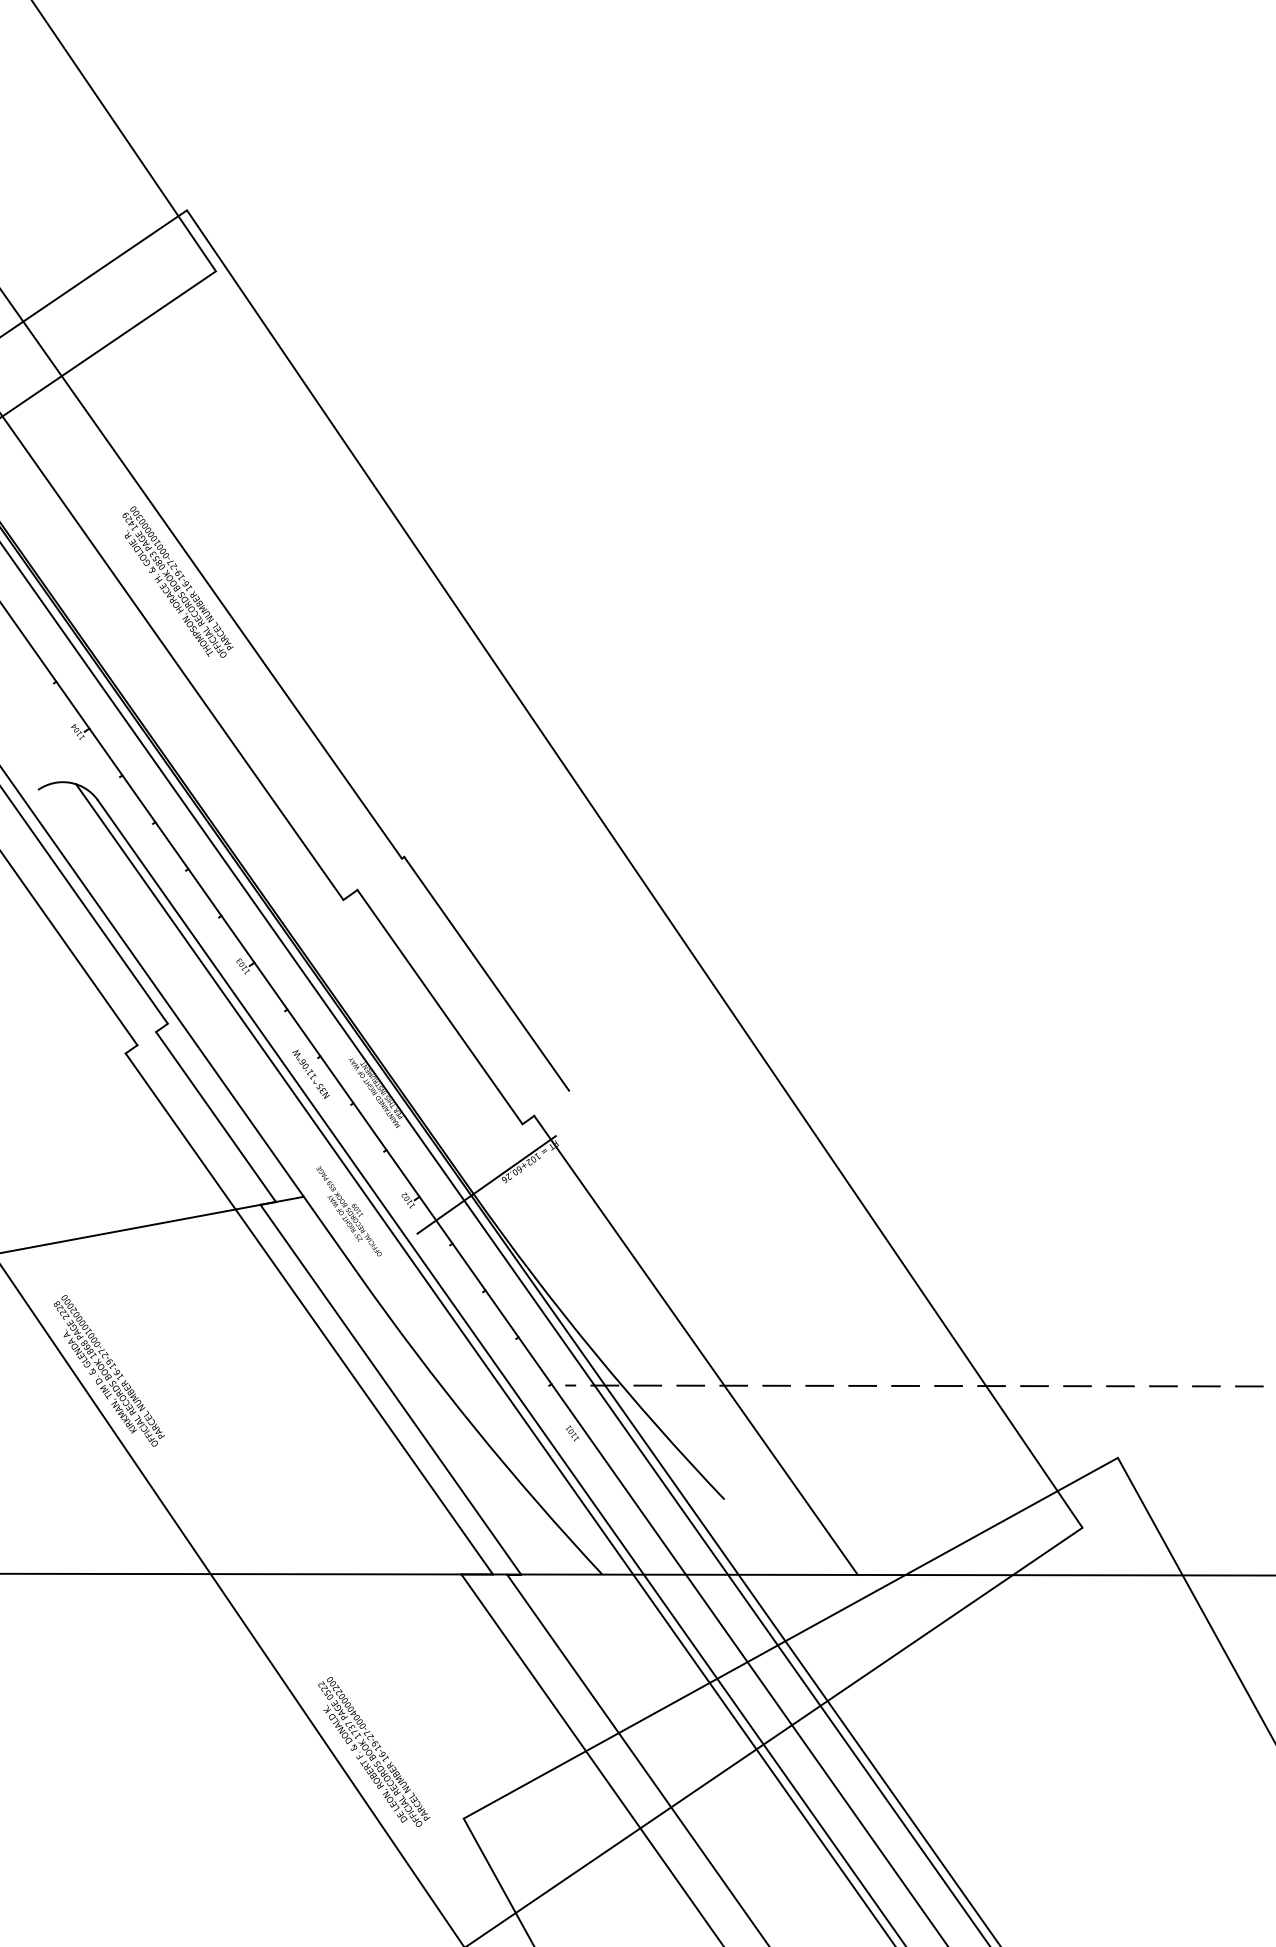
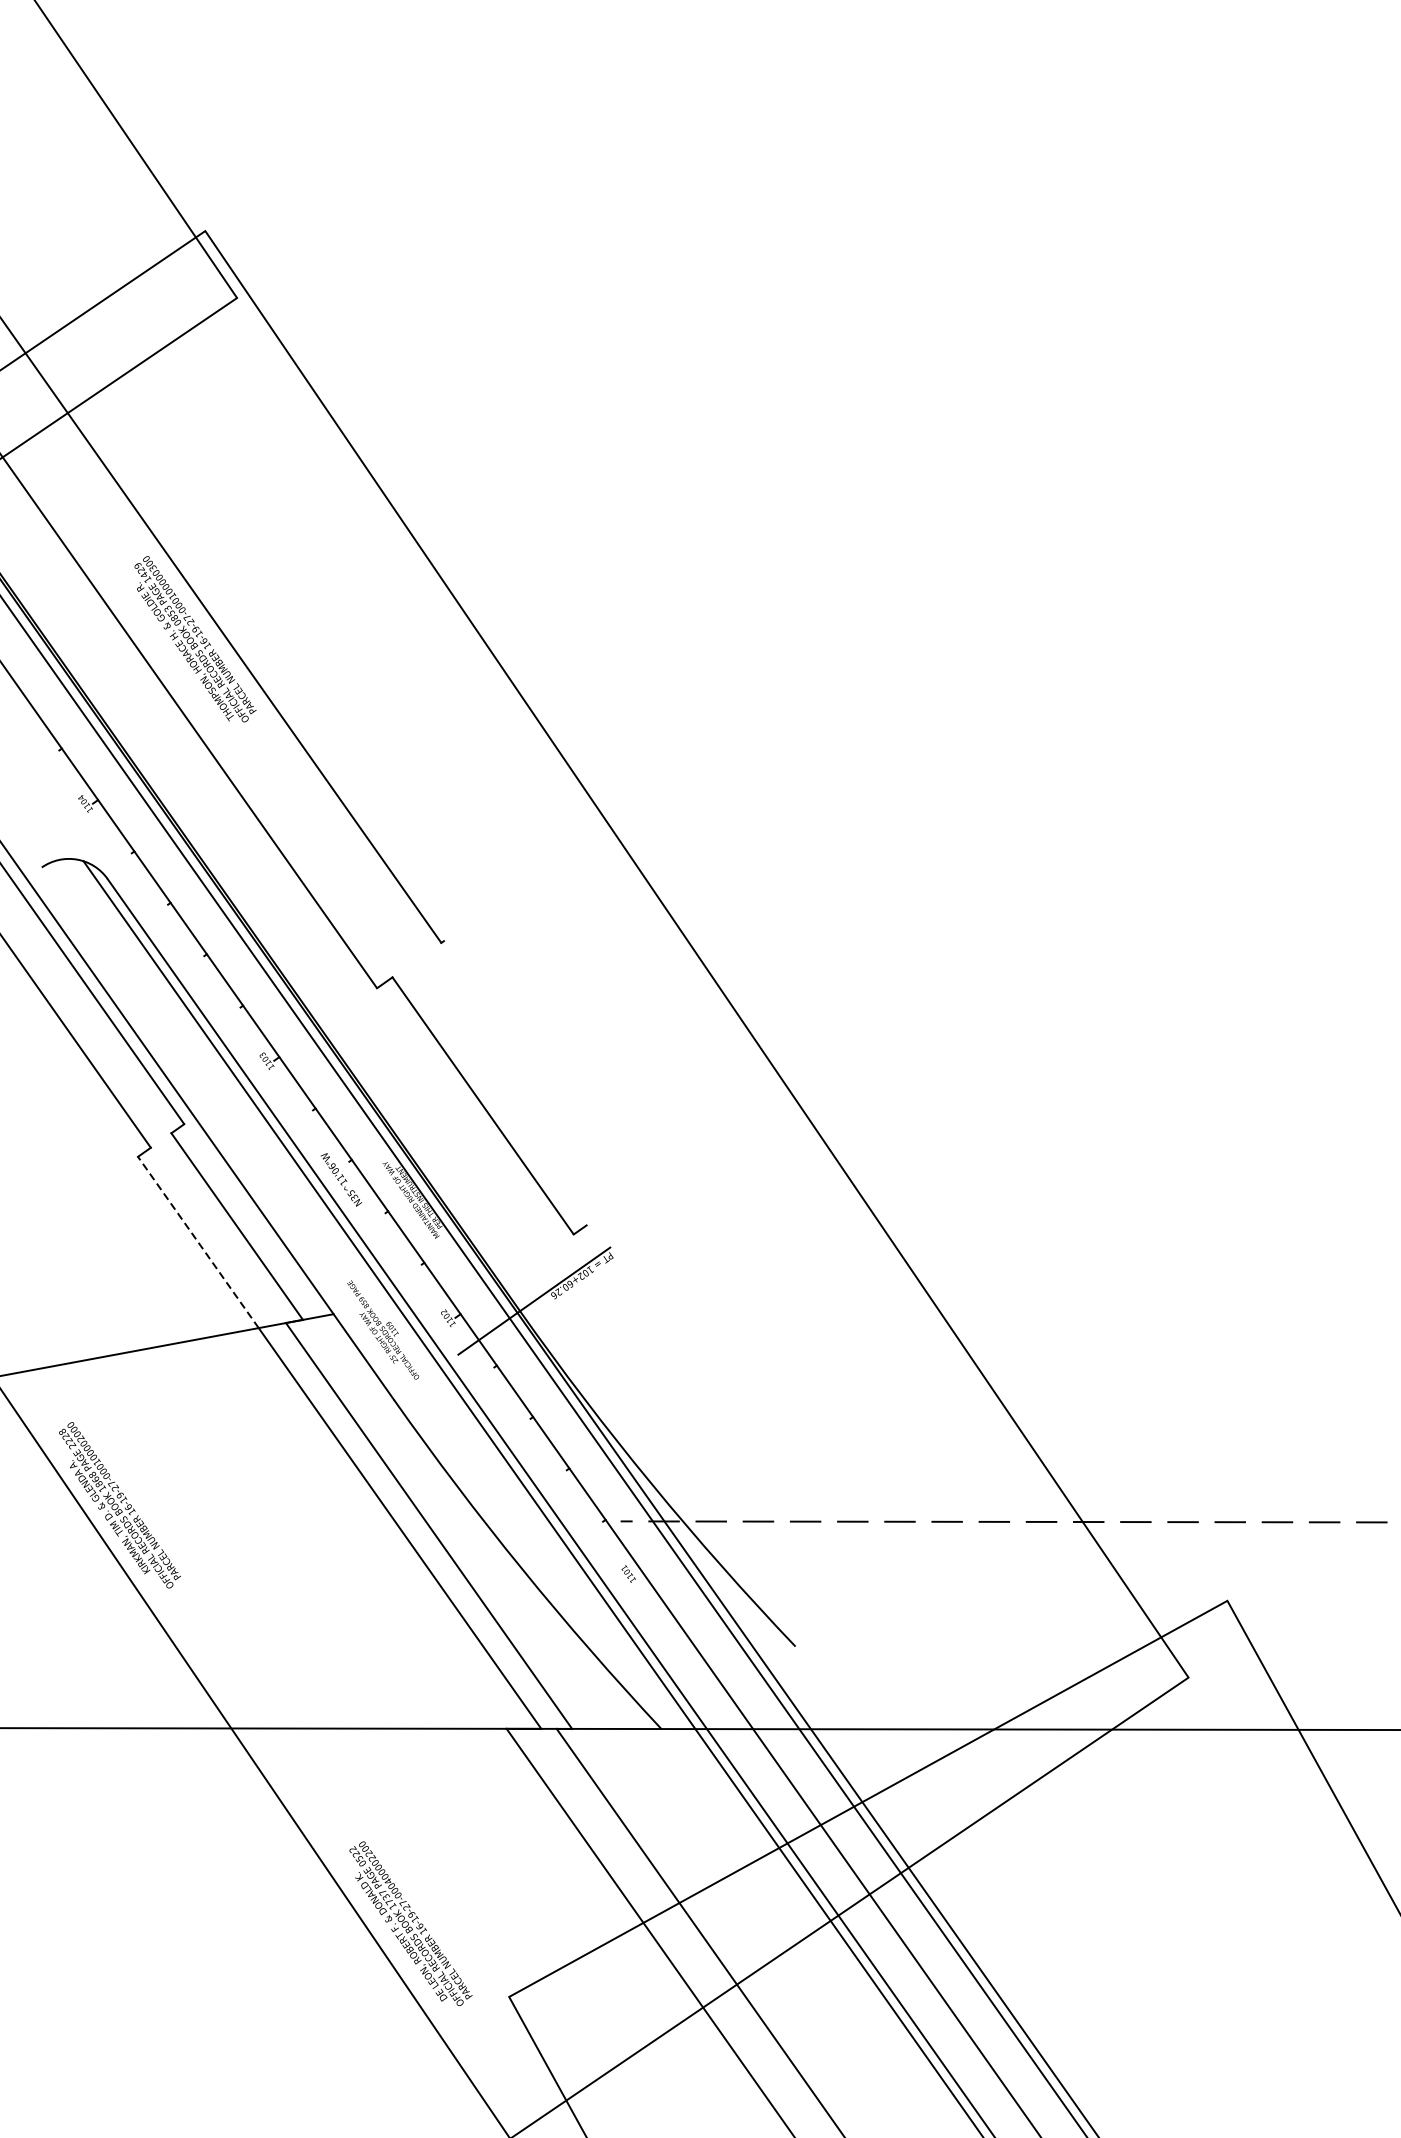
line: (486, 973) -> (534, 1069), removed
line: (180, 1131) -> (198, 1242), solid -> dashed
line: (695, 1344) -> (763, 1476), removed

